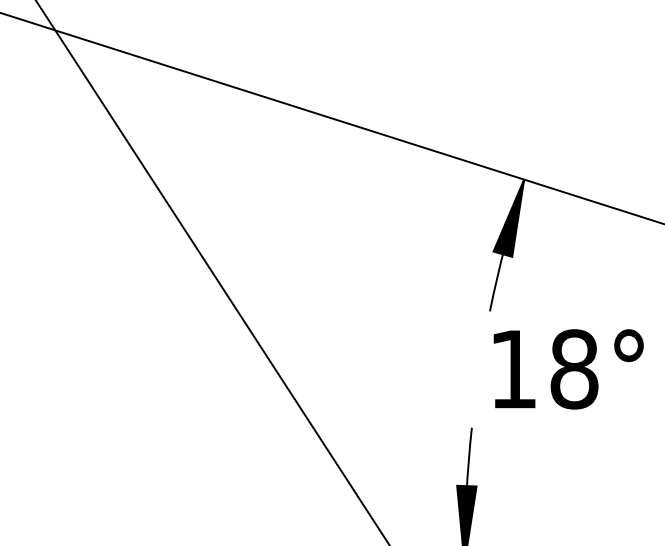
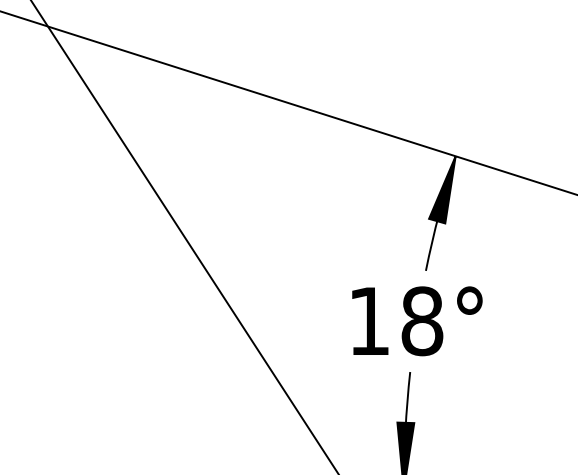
text: (568, 369) -> (417, 321), moved

